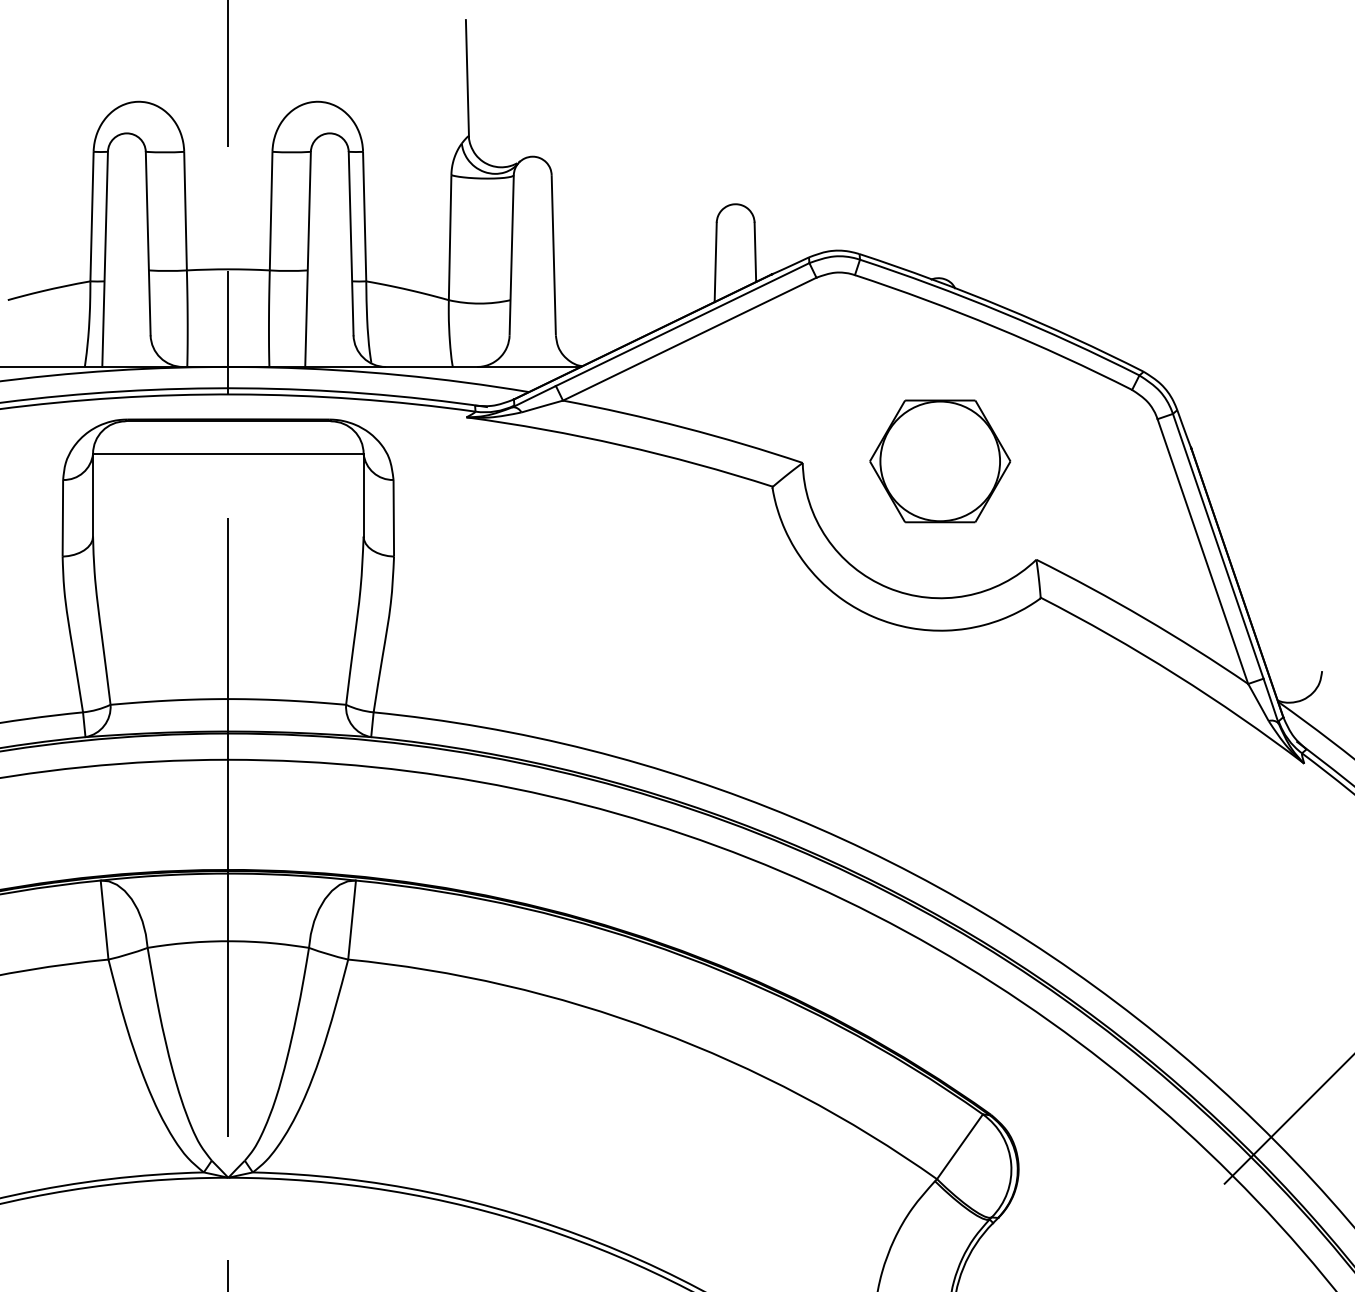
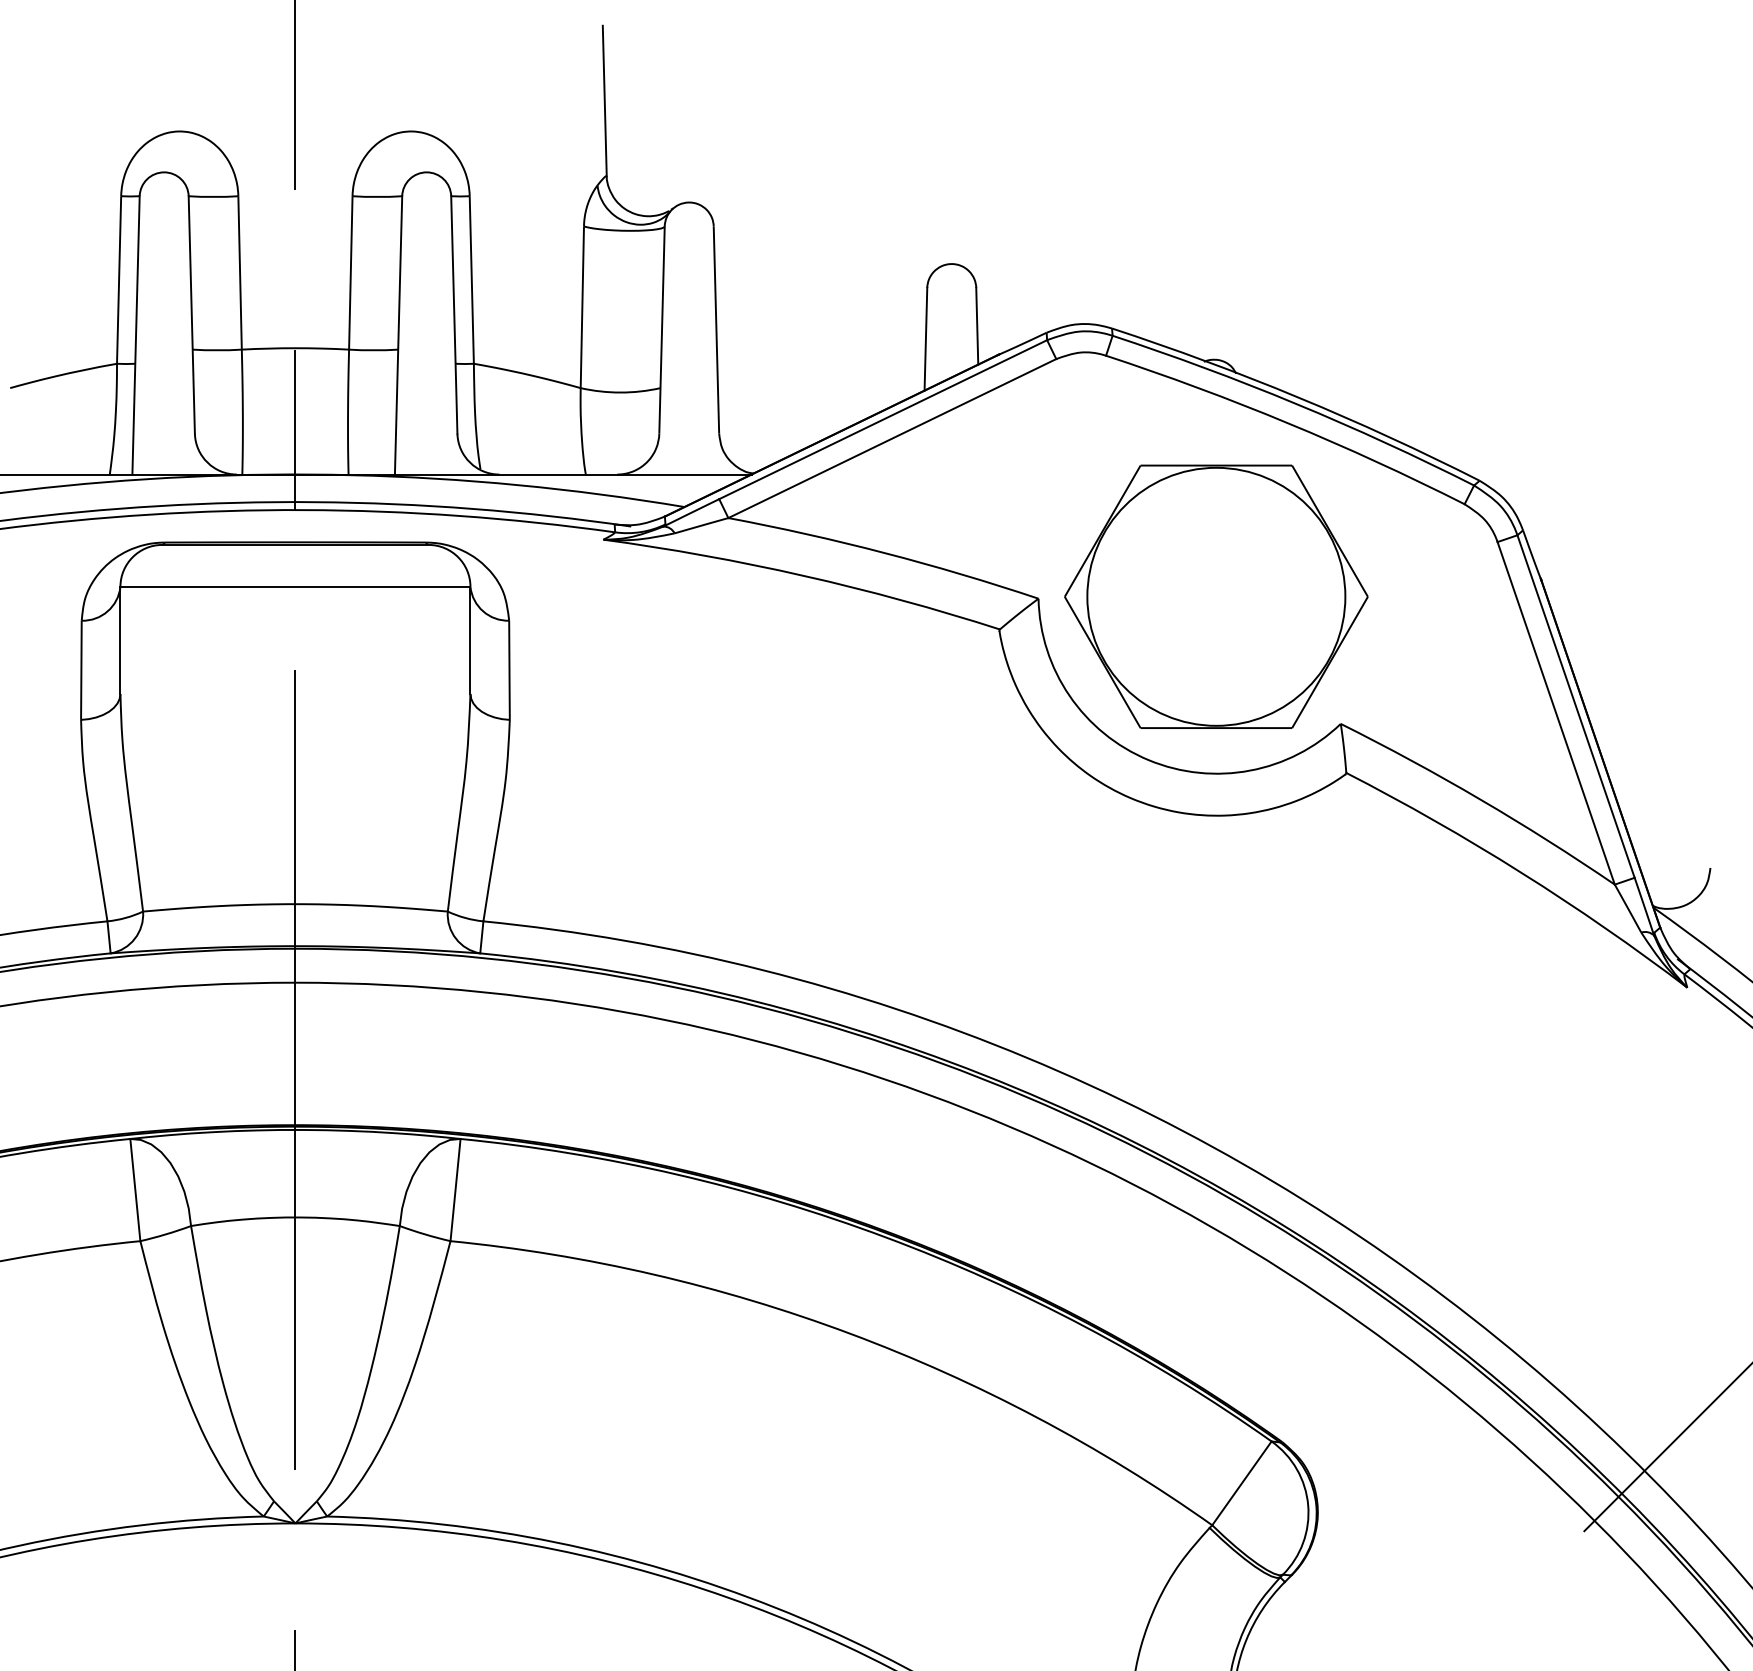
part: (940, 461) -> (1216, 596), size x1.67

